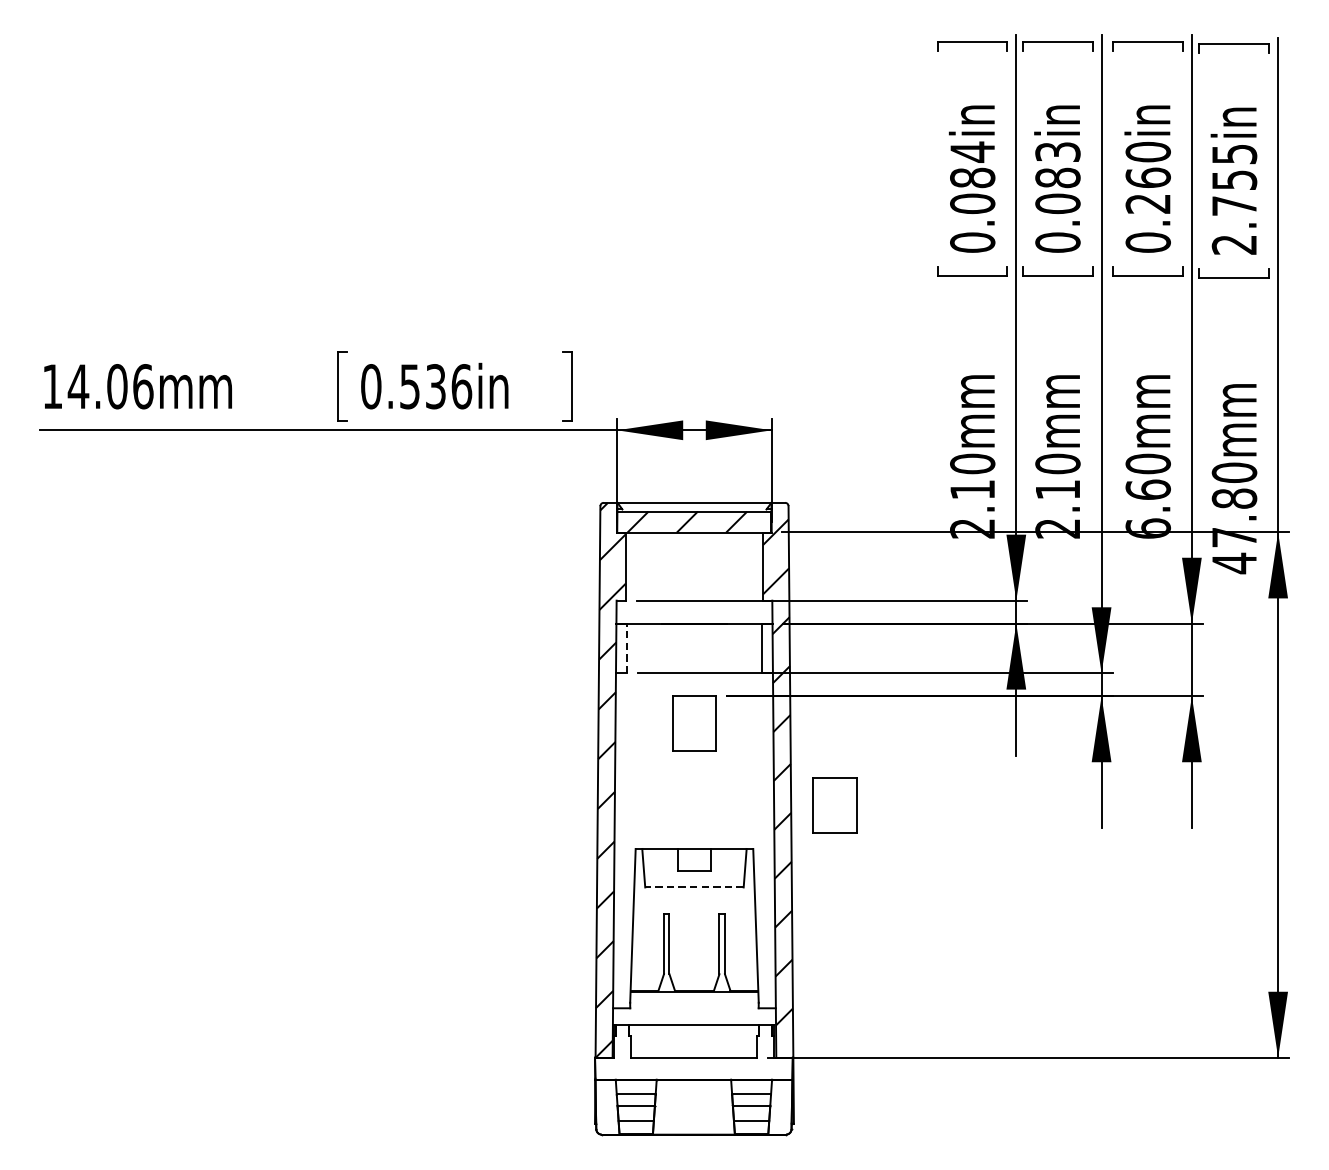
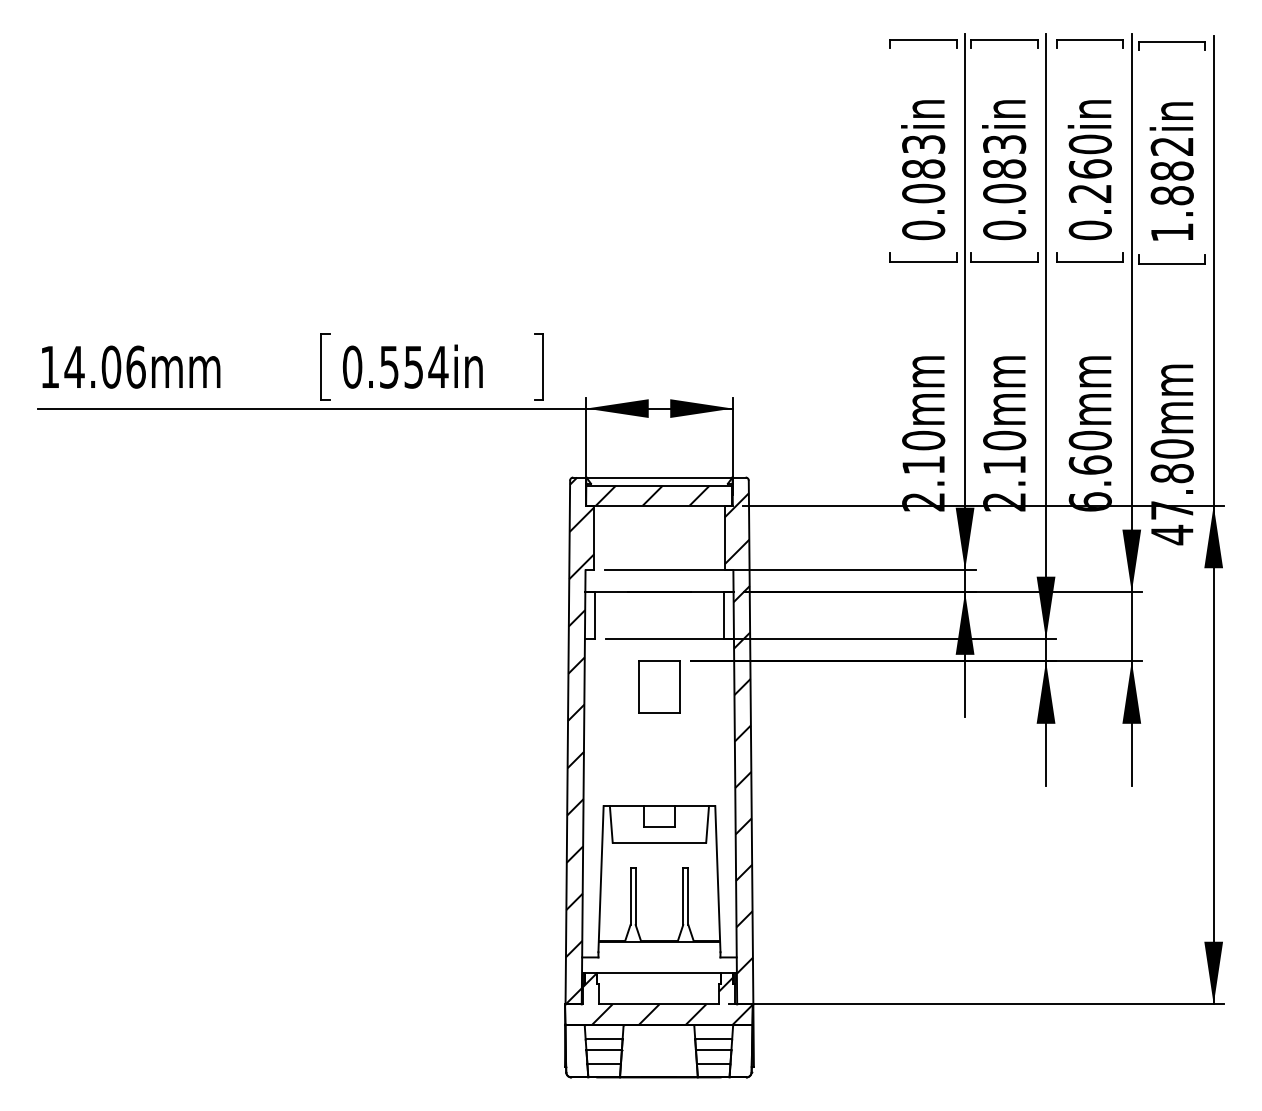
text: (972, 152) -> (923, 144), 0.084in -> 0.083in
text: (1233, 199) -> (1171, 189), 2.755in -> 1.882in
text: (449, 385) -> (426, 366), 0.536in -> 0.554in
line: (627, 648) -> (595, 615), dashed -> solid
part: (834, 805) -> (792, 764), removed
line: (694, 887) -> (659, 842), dashed -> solid
hatch: (693, 1052) -> (658, 999), added

